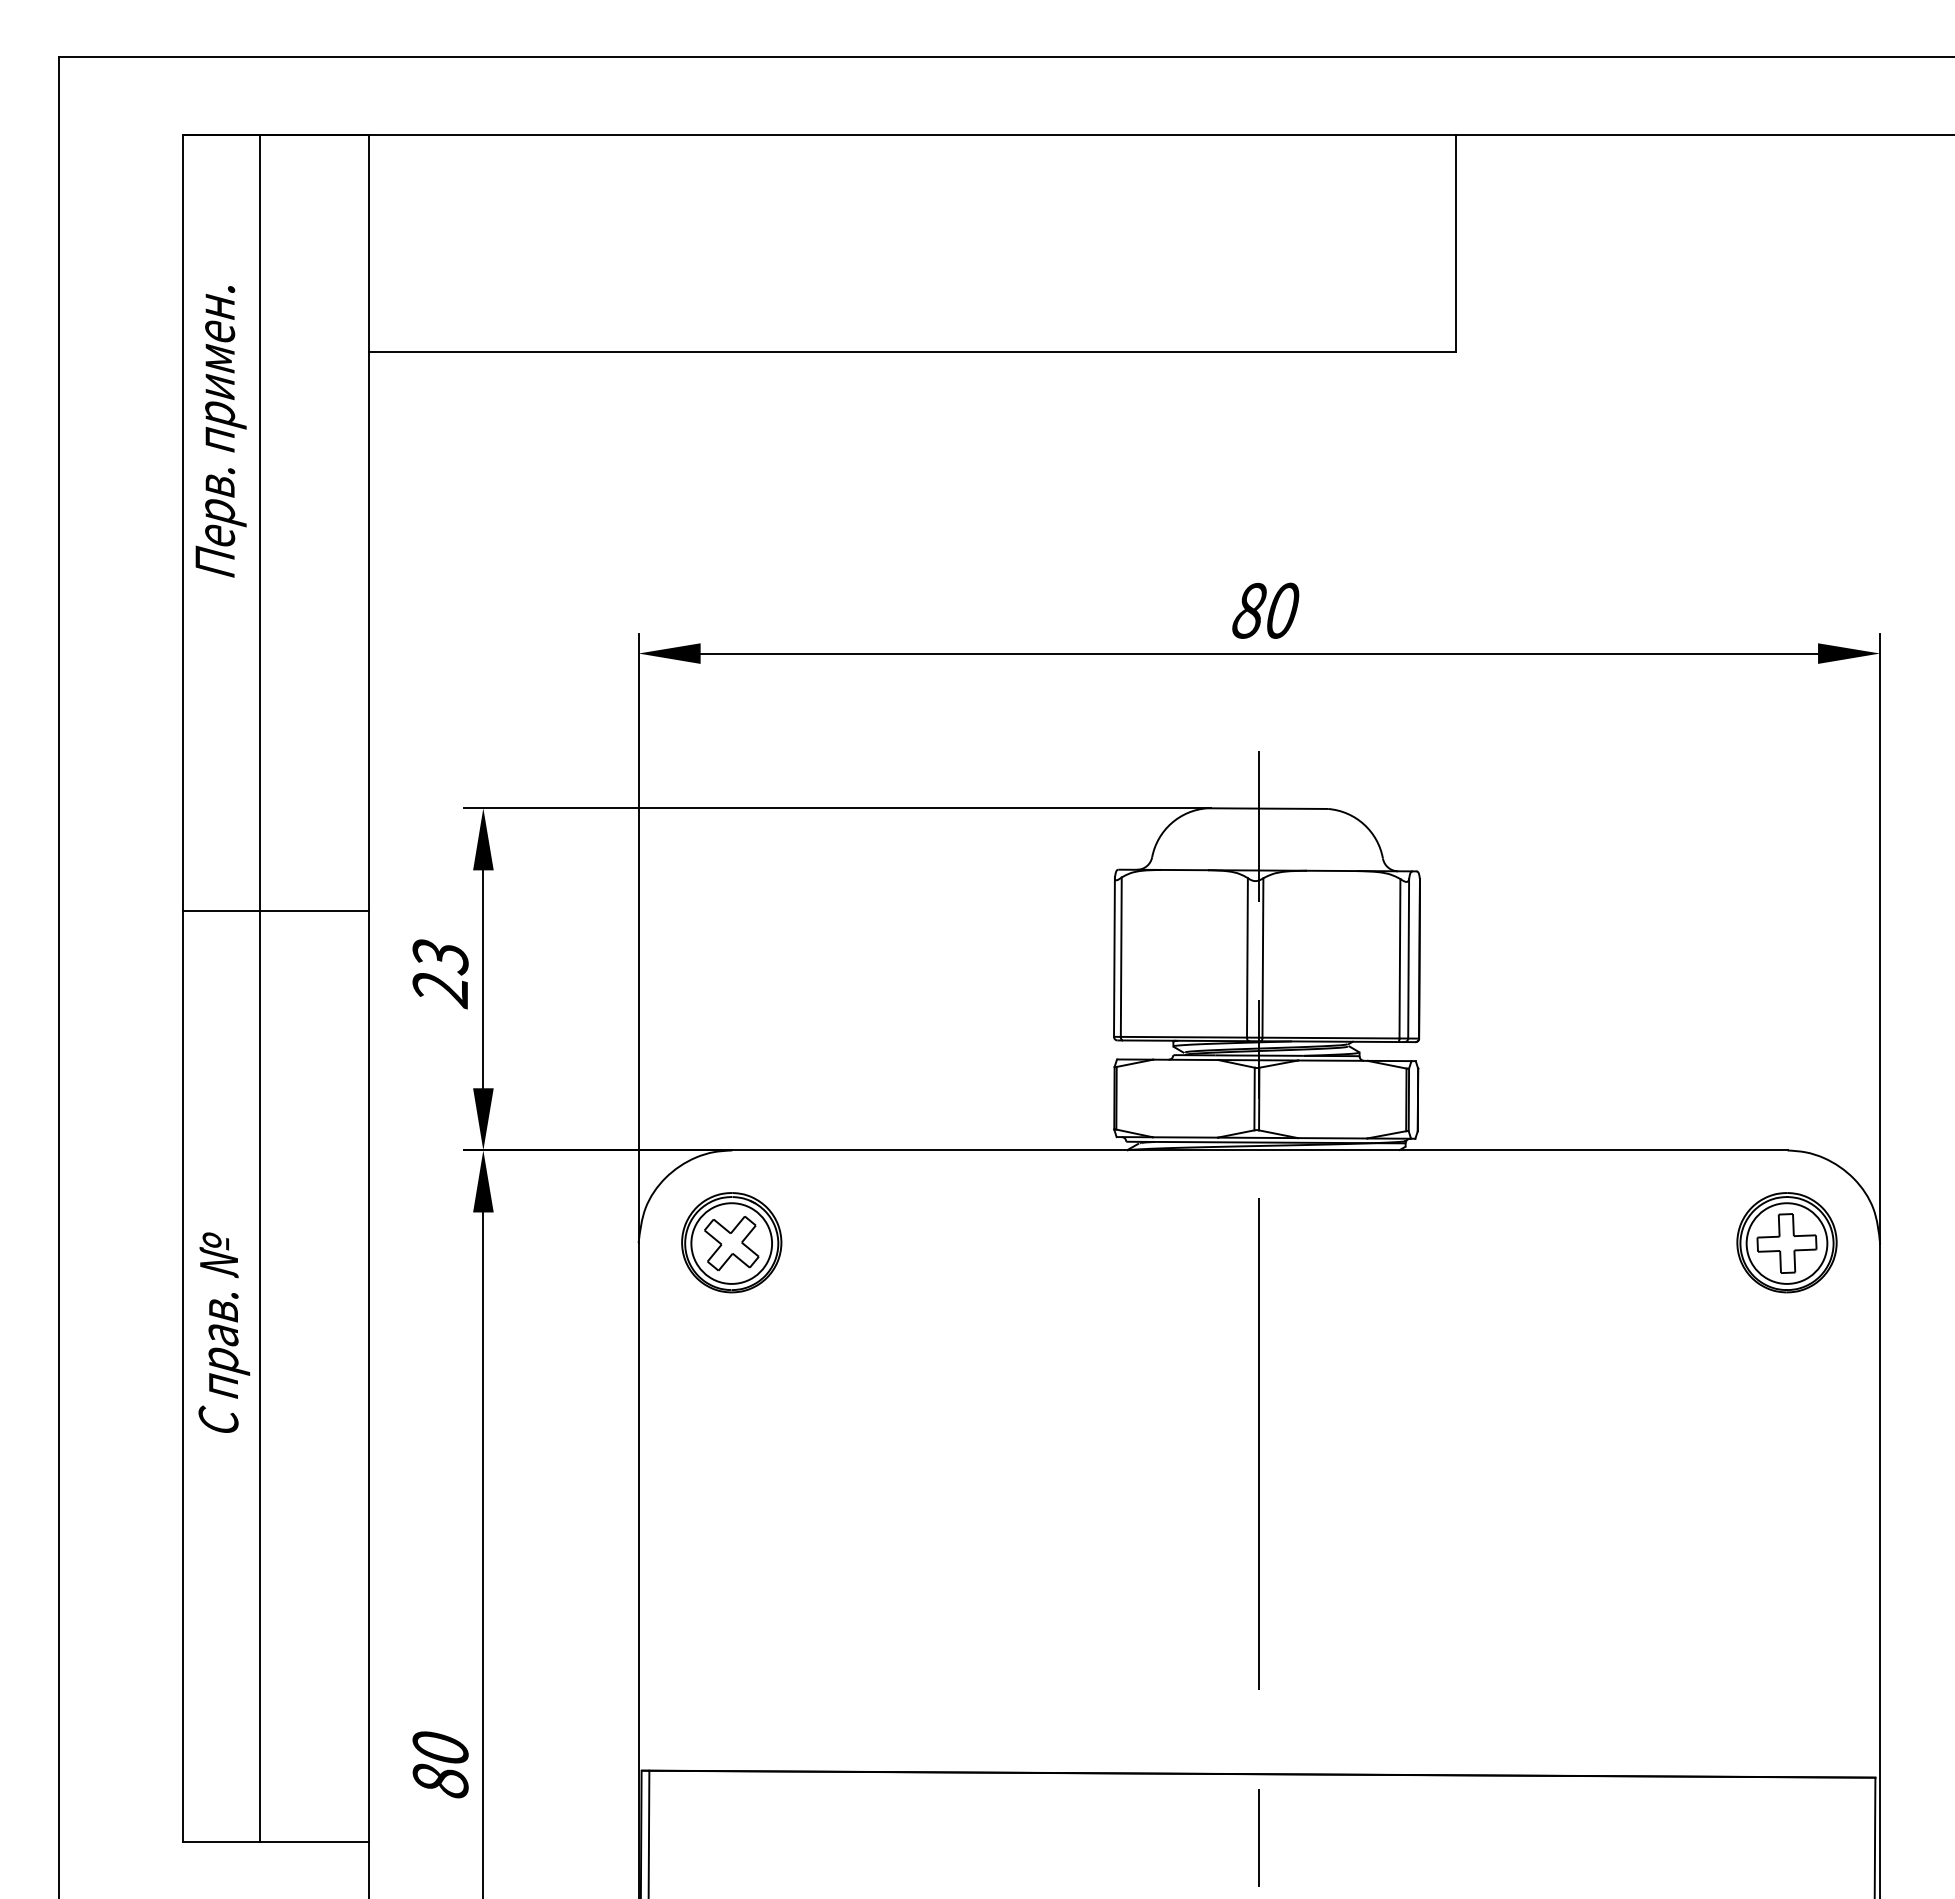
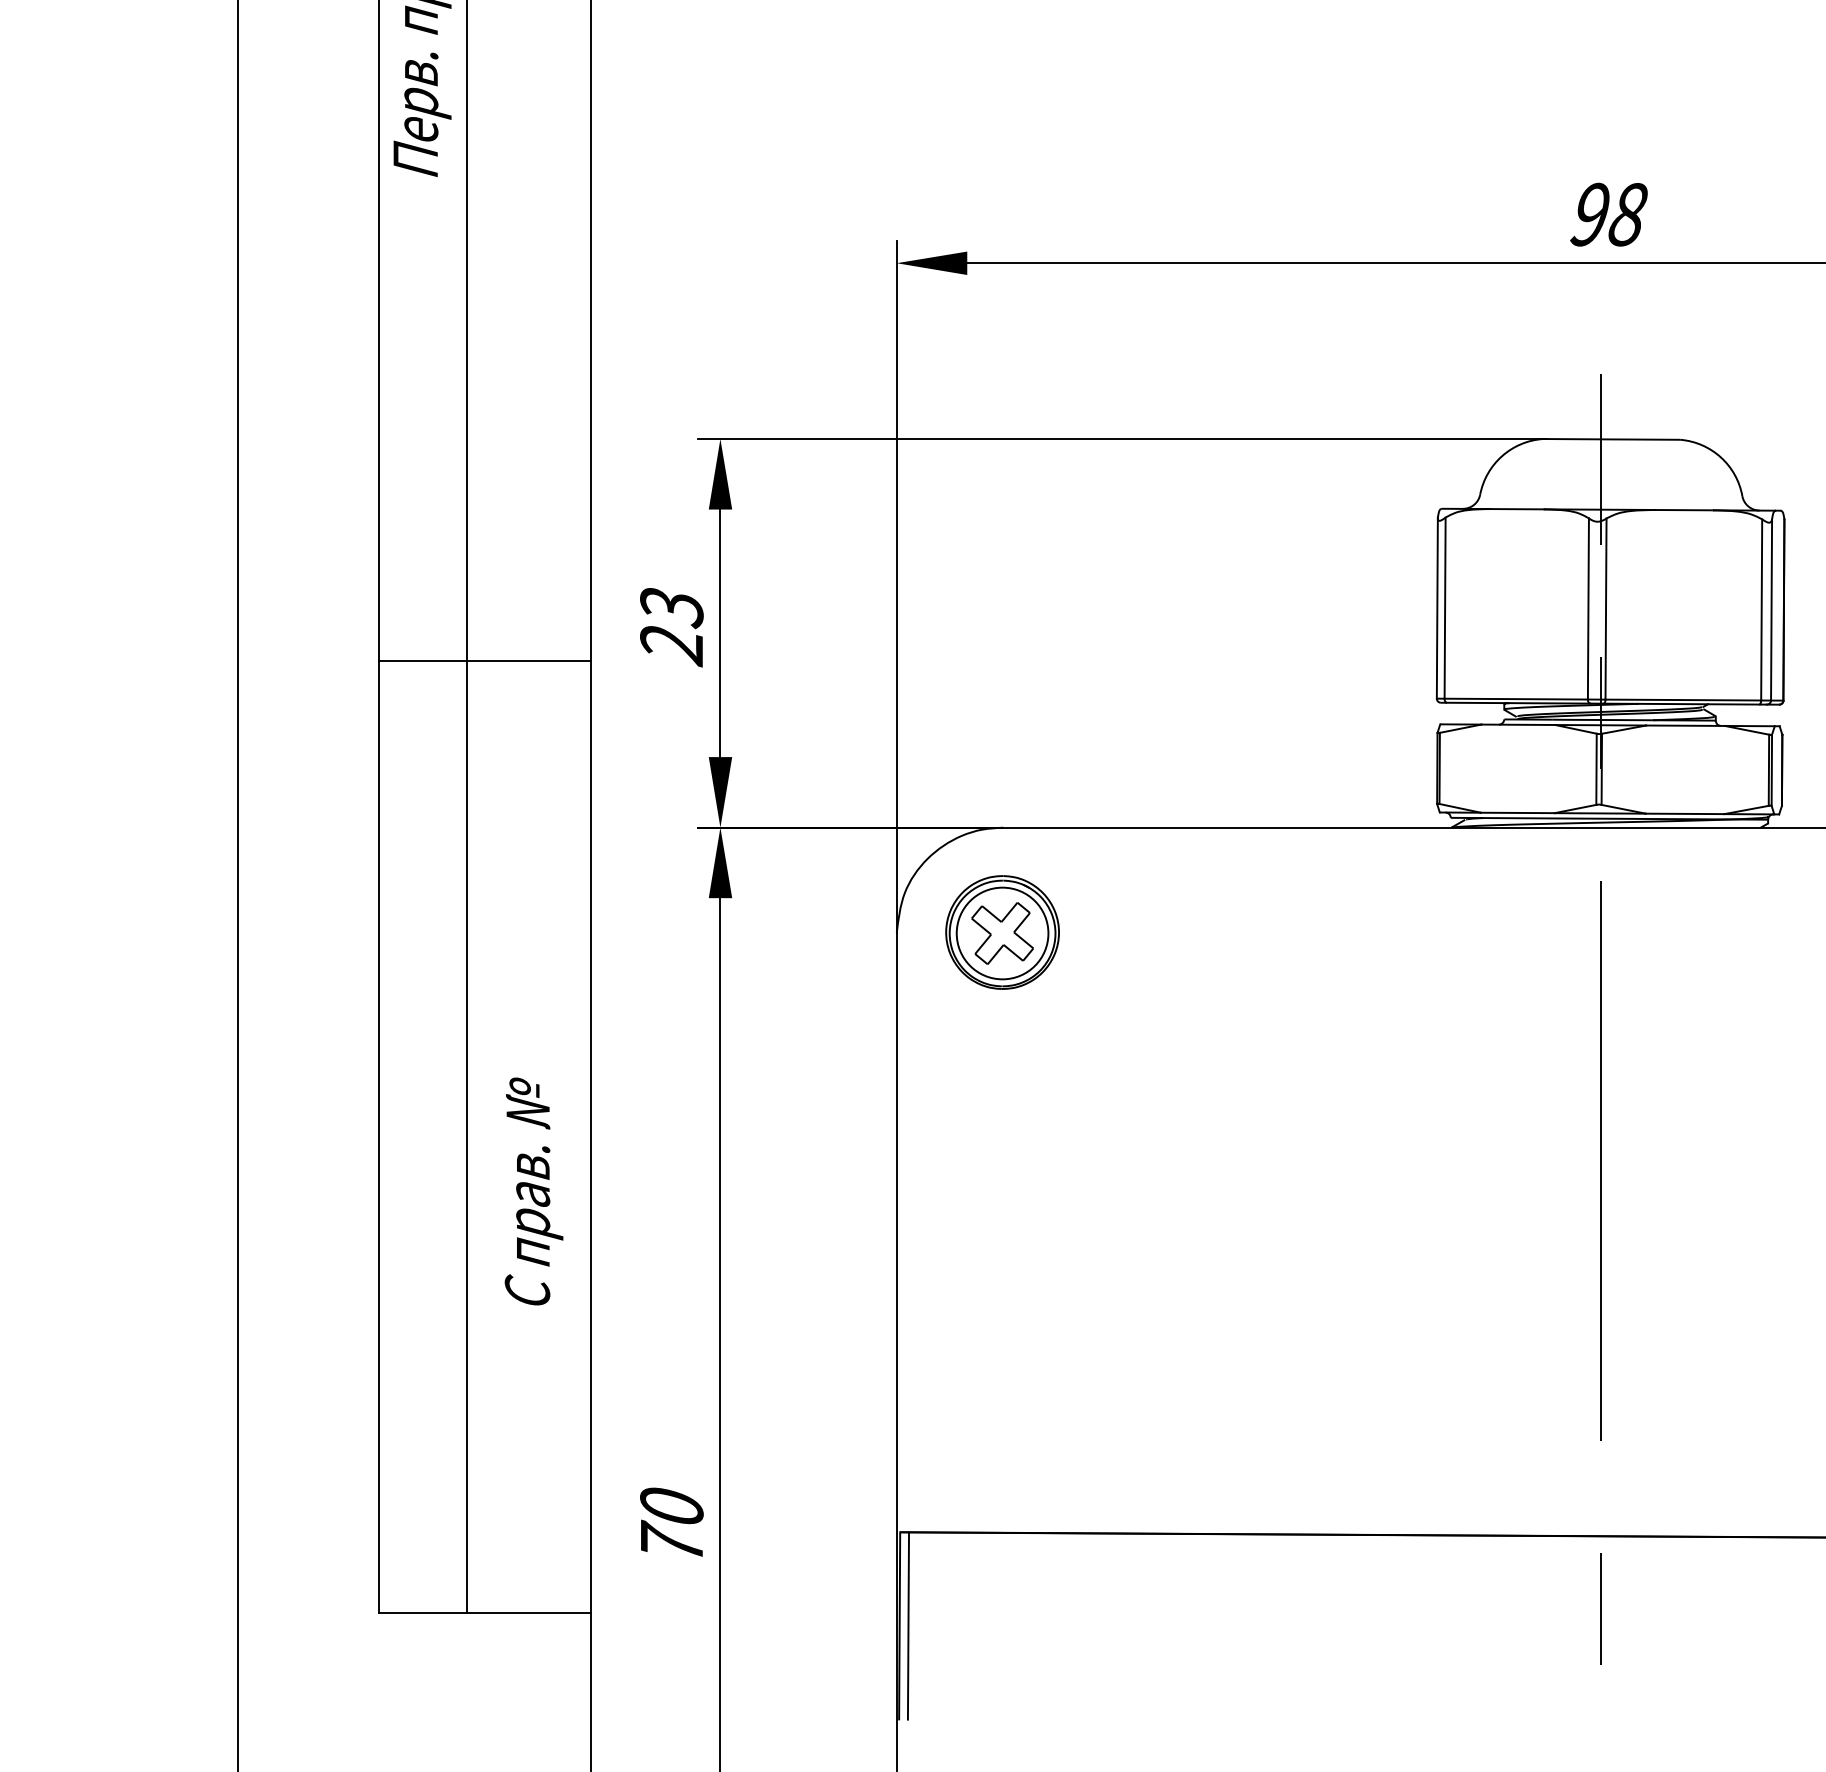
text: (1265, 610) -> (1608, 214), 80 -> 98
line: (275, 910) -> (484, 660), moved
text: (223, 1332) -> (533, 1191), moved
text: (440, 1778) -> (671, 1541), 80 -> 70

